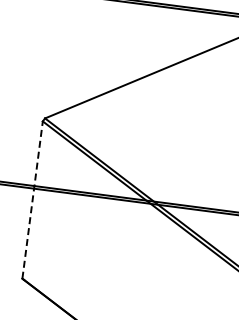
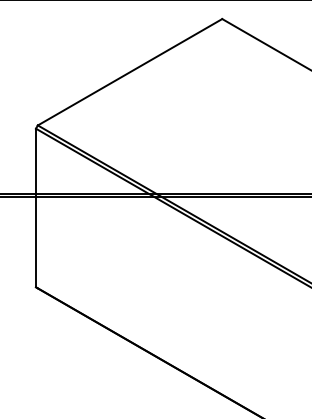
line: (33, 199) -> (36, 207), dashed -> solid

